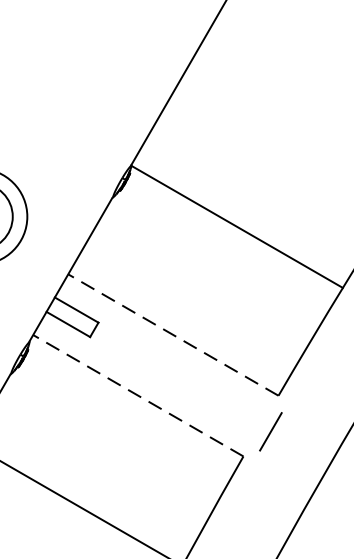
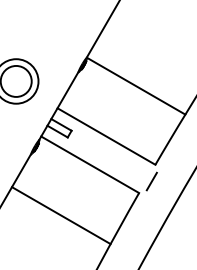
line: (173, 334) -> (106, 136), dashed -> solid
line: (139, 395) -> (90, 164), dashed -> solid

